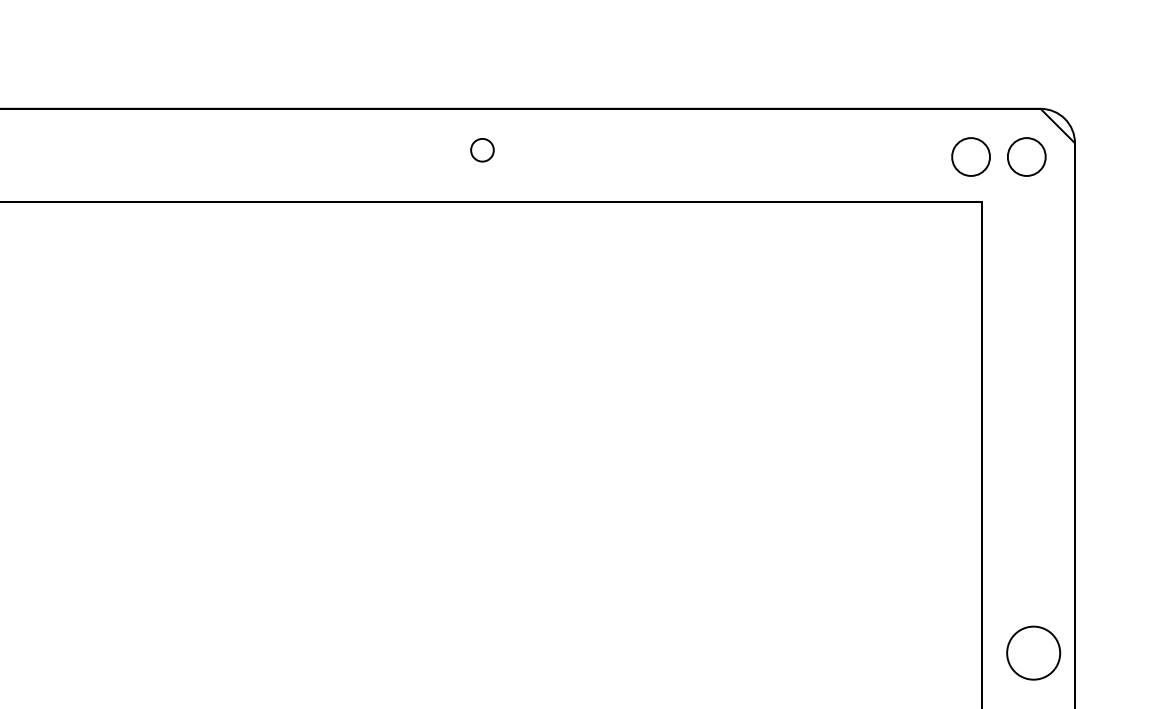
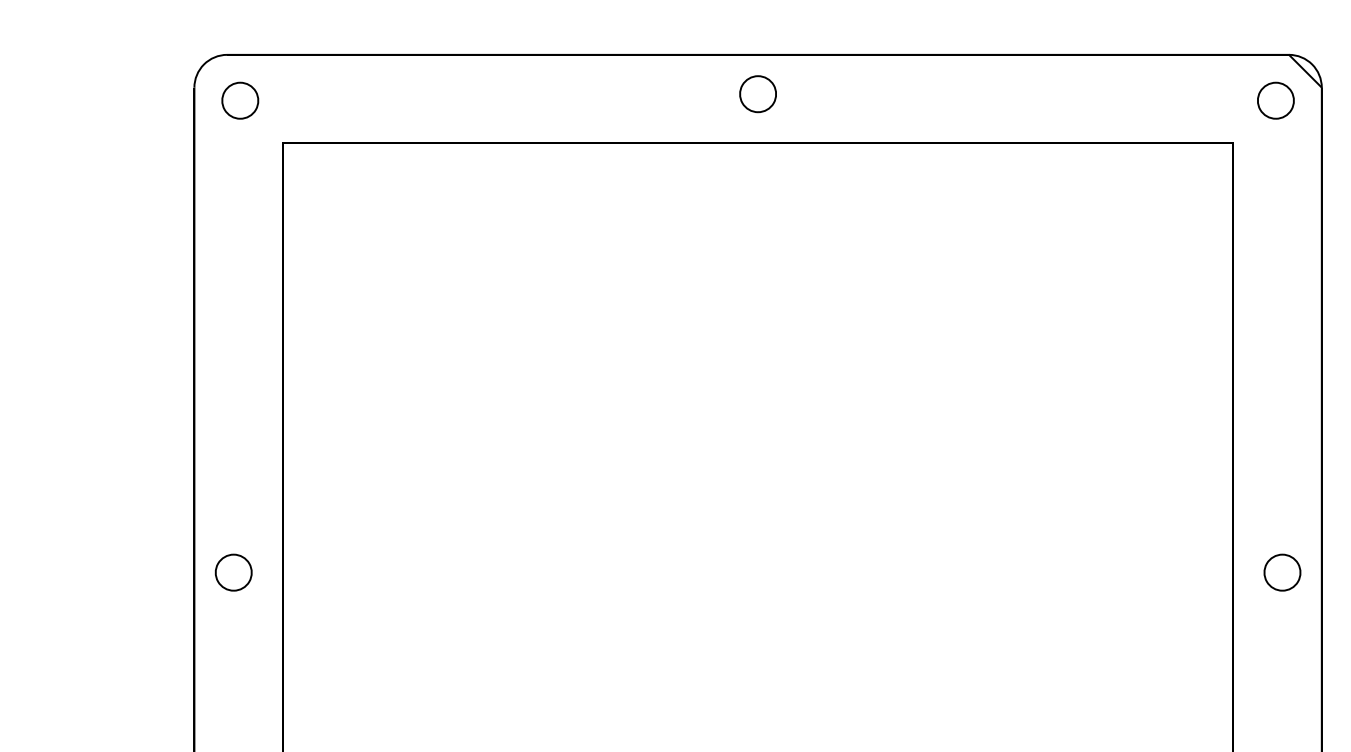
part: (481, 150) -> (757, 94), size x1.67
part: (970, 156) -> (1222, 100), removed
part: (1033, 652) -> (1282, 572), size x0.71

